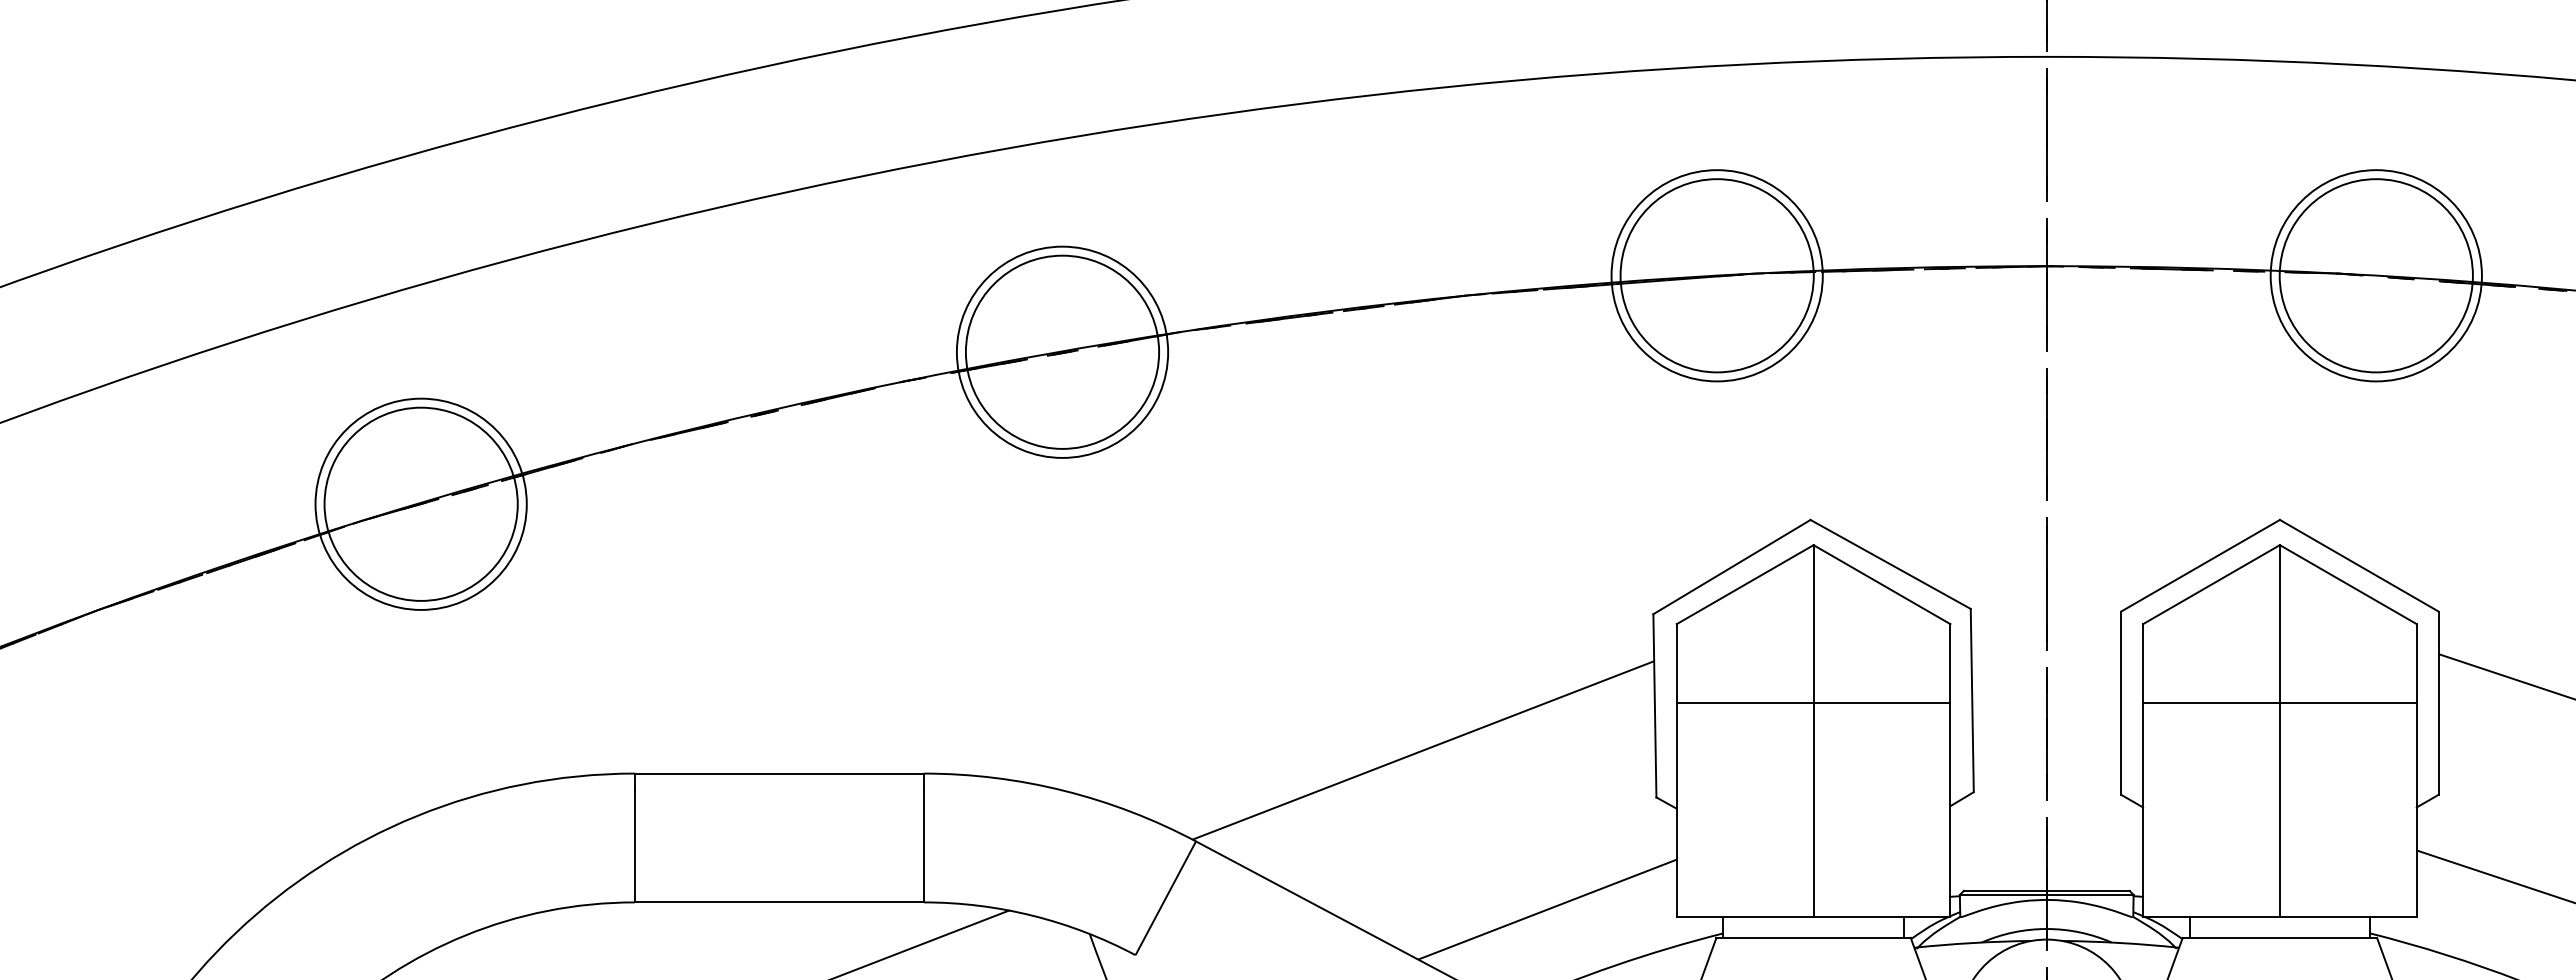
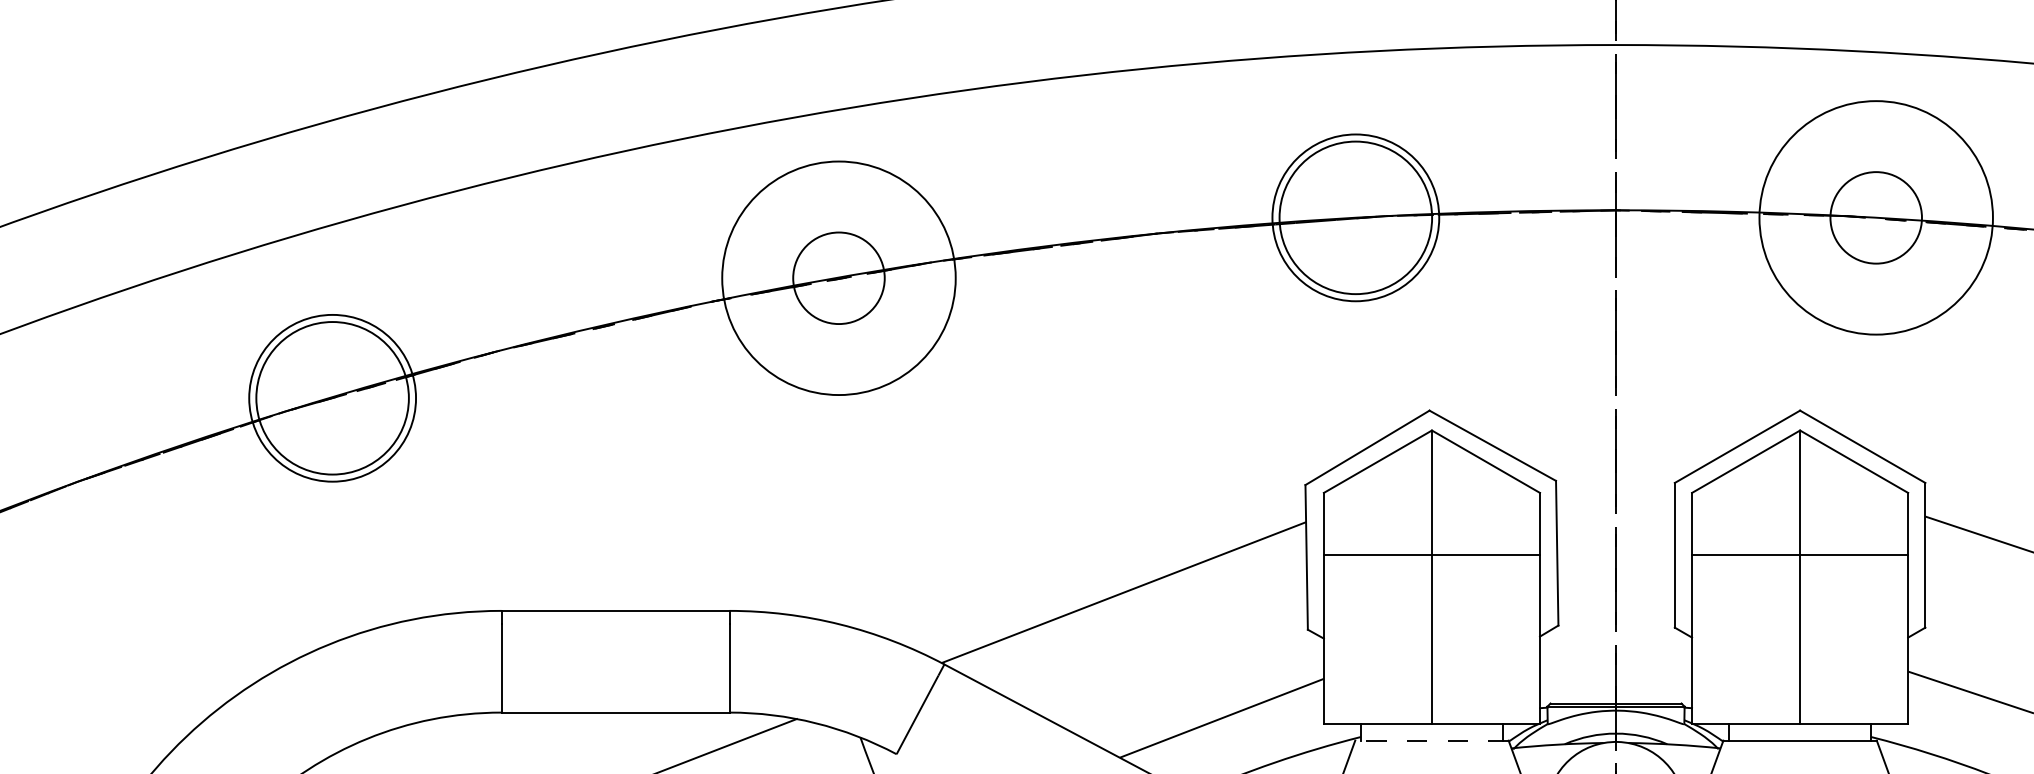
circle: (2375, 275) -> (1875, 217), size x0.6
circle: (2375, 275) -> (1875, 217), size x1.4
circle: (1062, 351) -> (838, 277), size x0.6
circle: (1062, 351) -> (838, 277), size x1.4
line: (1813, 937) -> (1431, 740), solid -> dashed

